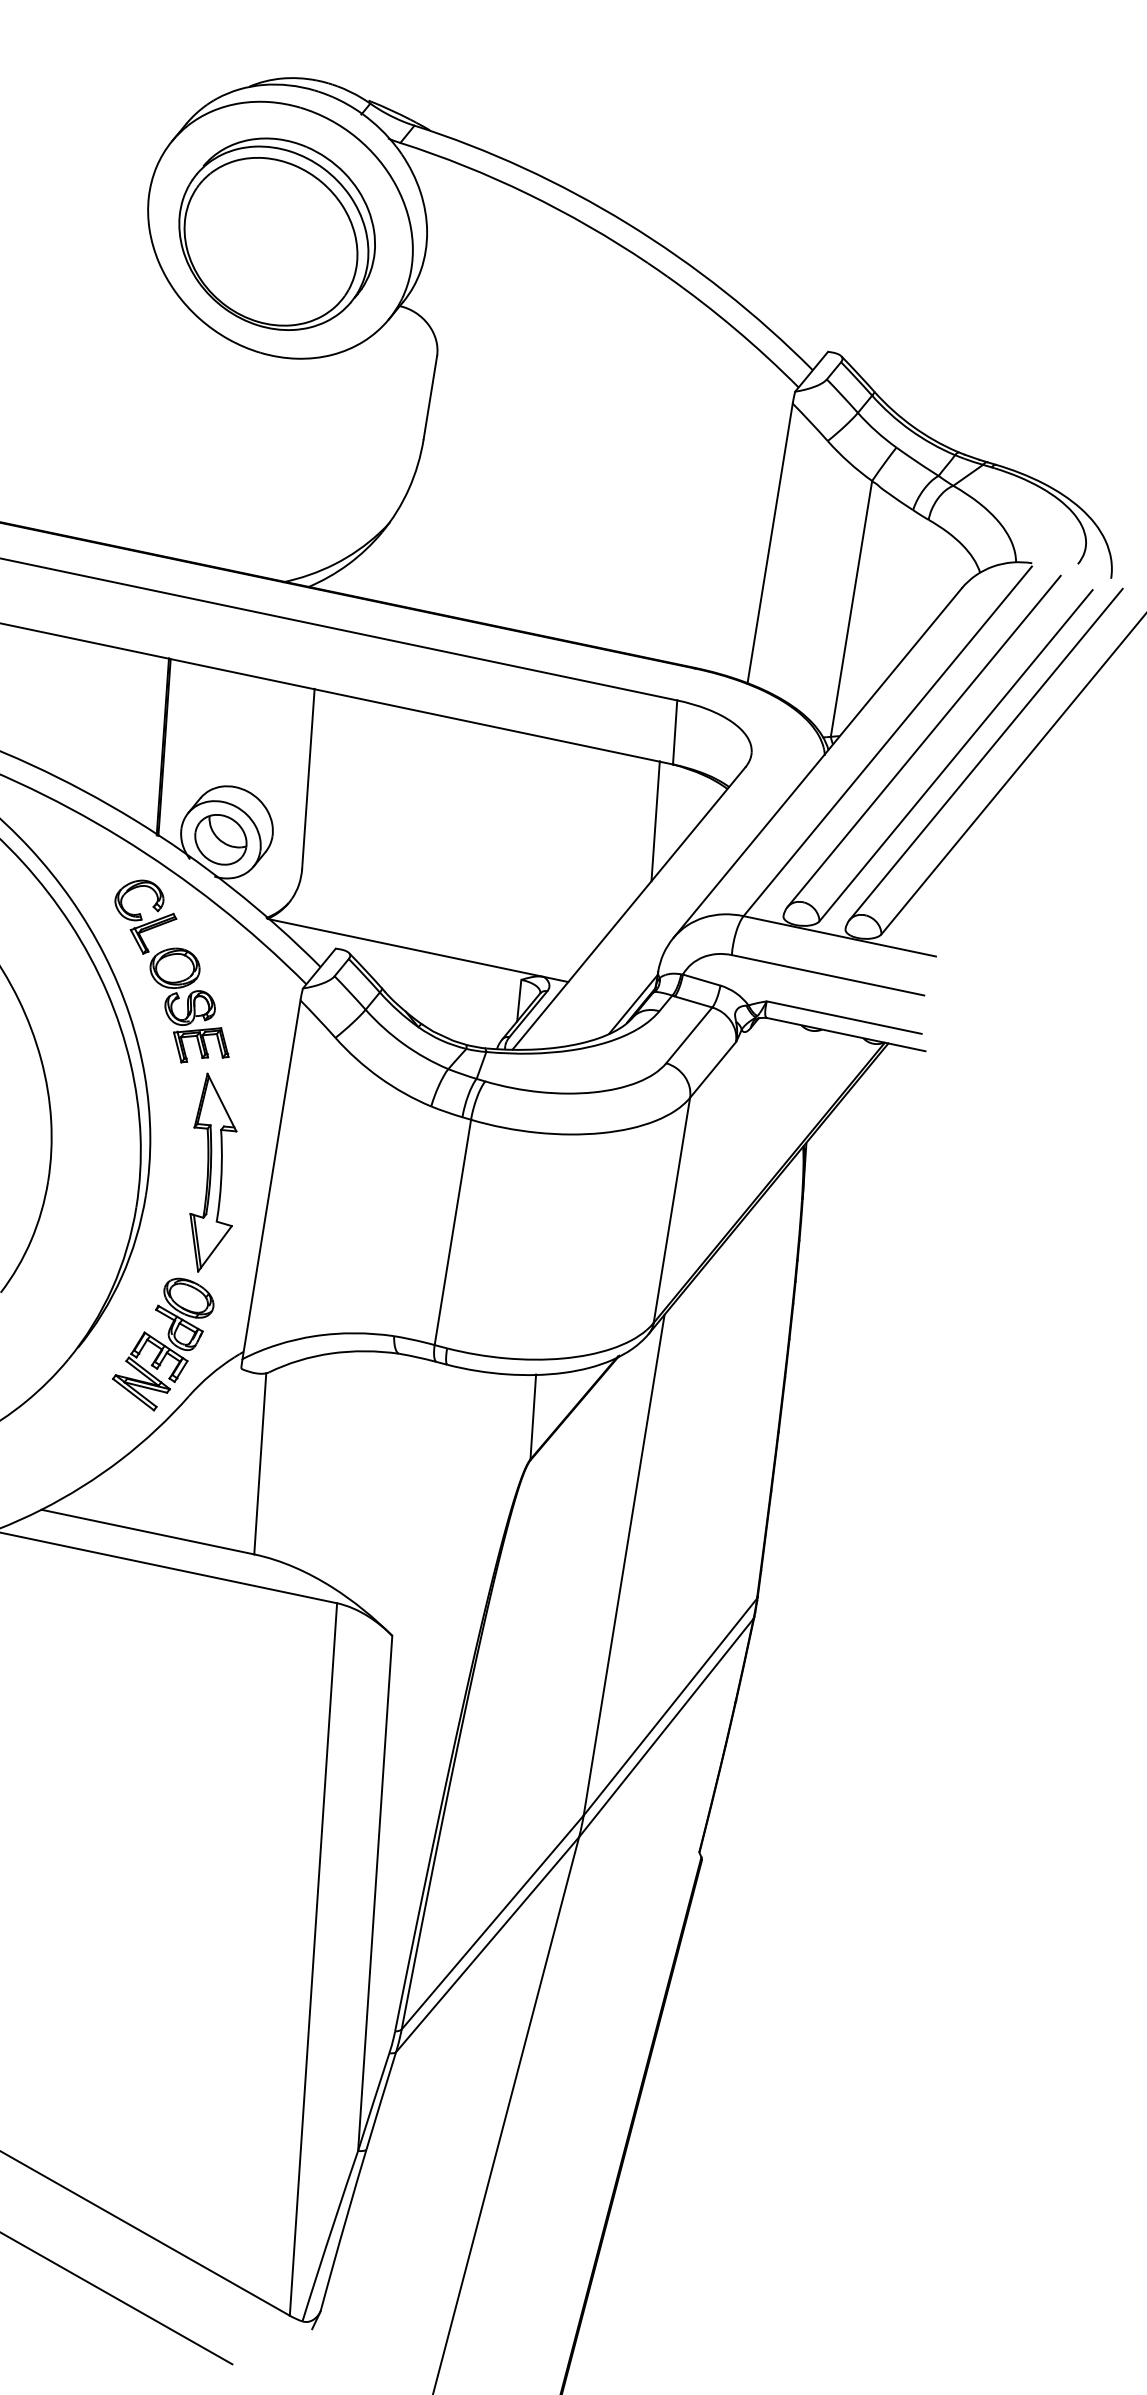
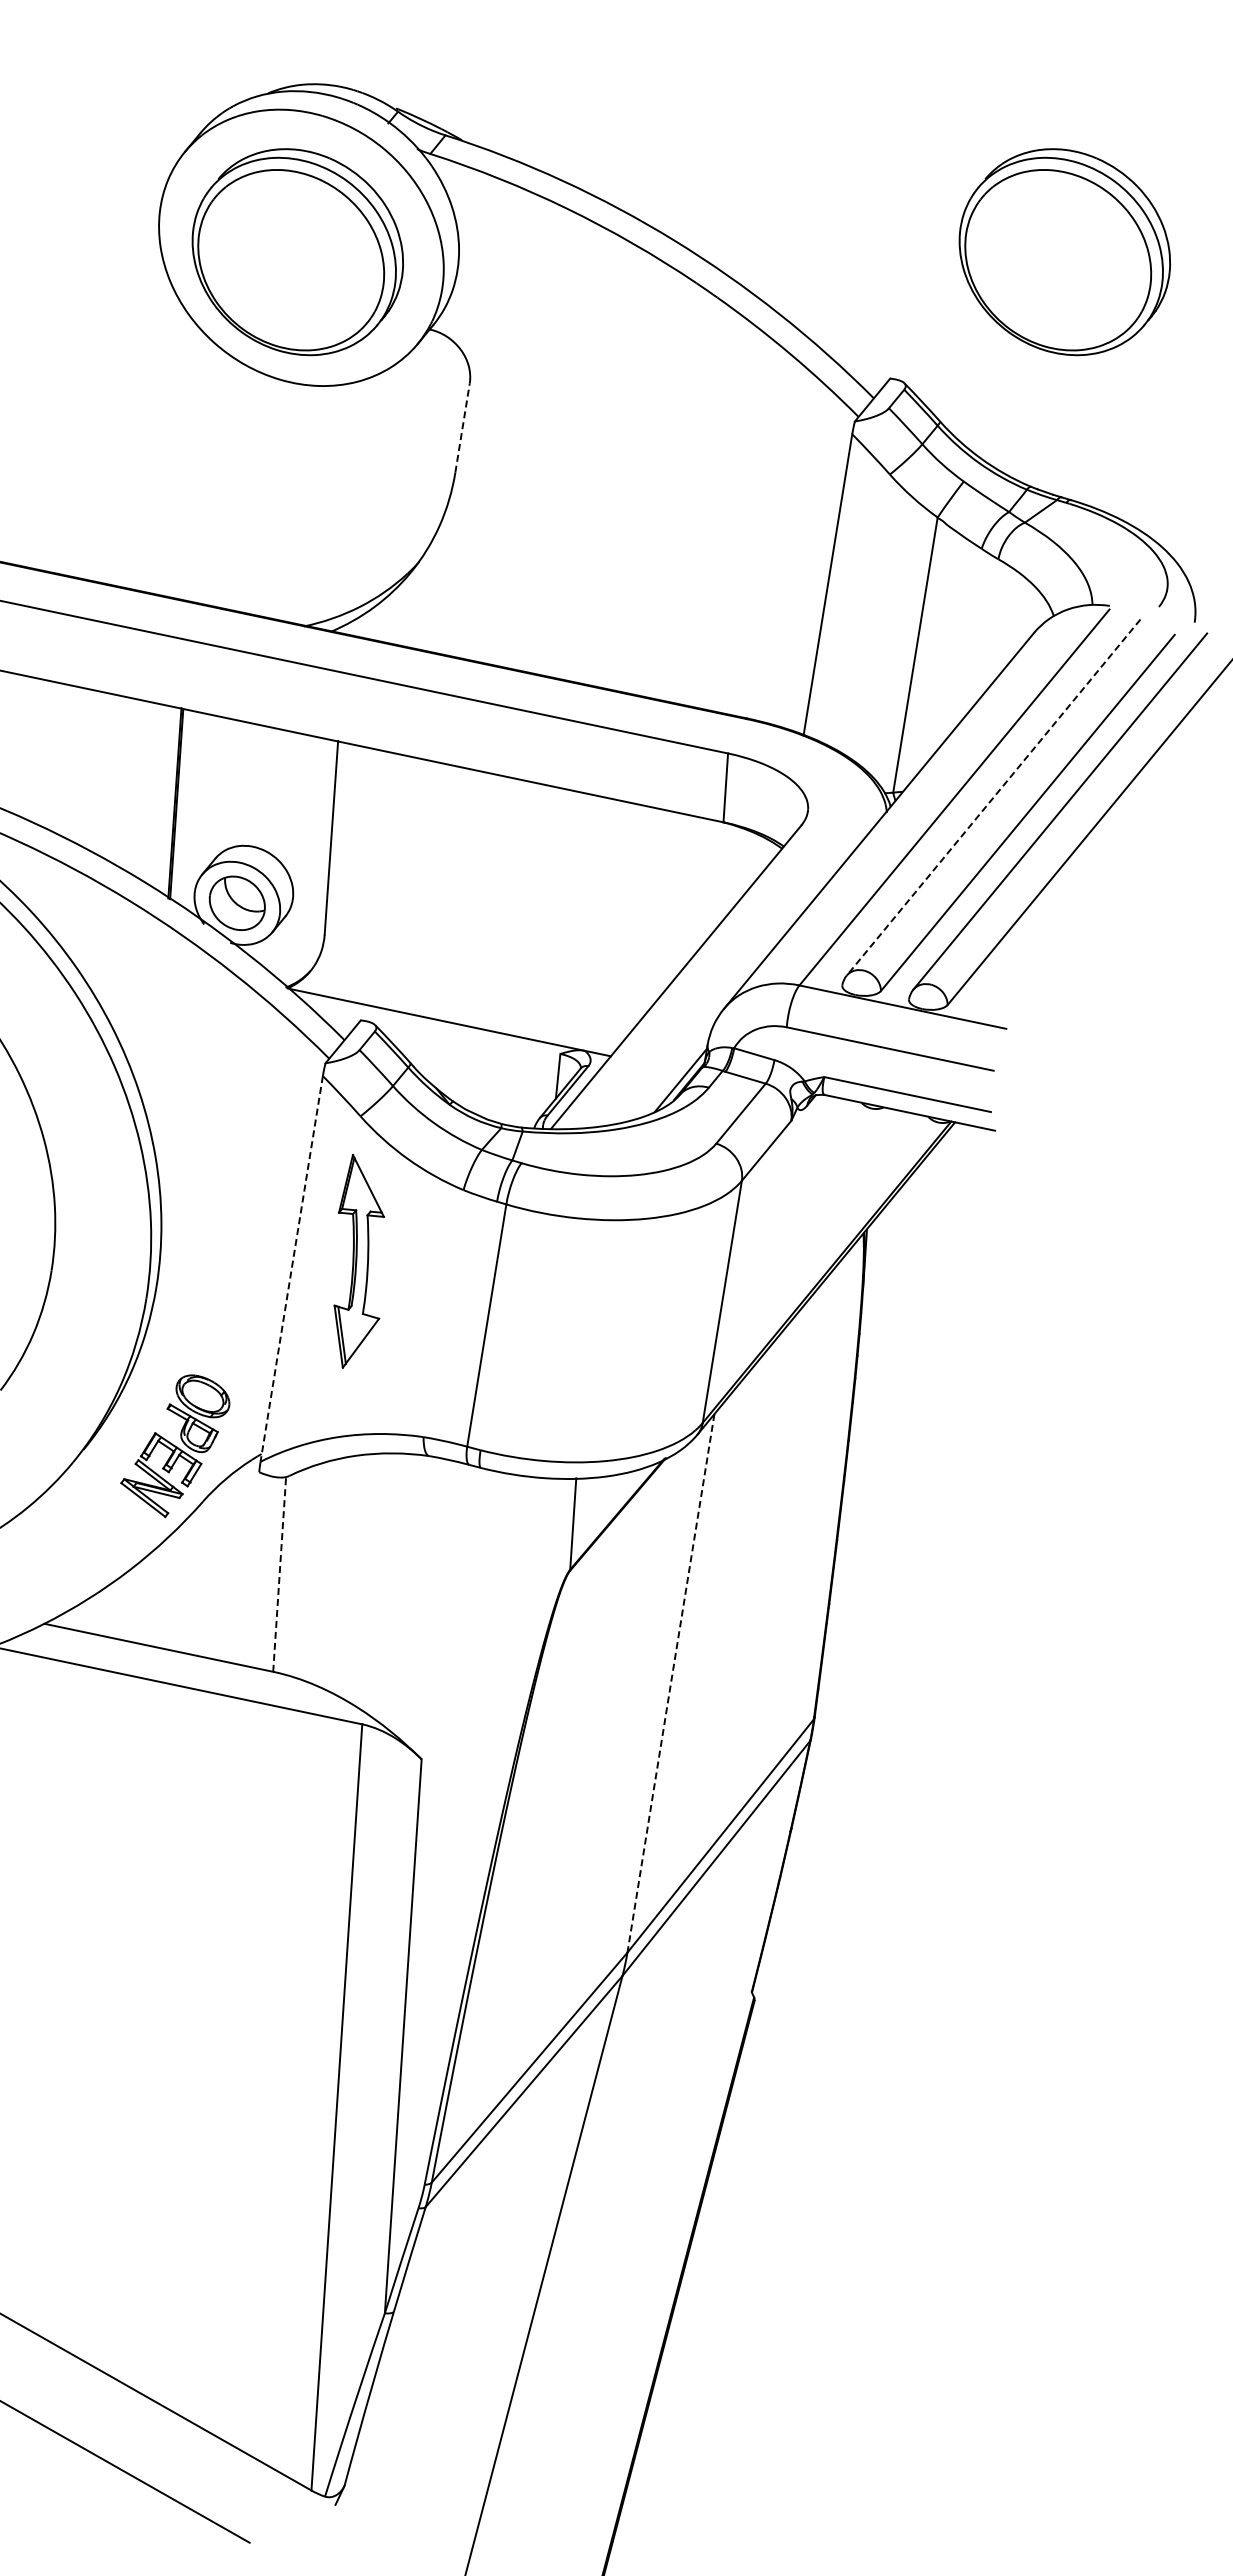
part: (990, 234) -> (1064, 252), added
line: (430, 397) -> (462, 427), solid -> dashed
line: (924, 741) -> (993, 797), solid -> dashed
line: (655, 820) -> (704, 882), removed
part: (171, 971) -> (184, 1044), removed
part: (212, 1172) -> (358, 1261), moved
line: (271, 1180) -> (291, 1269), solid -> dashed
line: (260, 1463) -> (279, 1574), solid -> dashed
line: (623, 1565) -> (670, 1683), solid -> dashed

